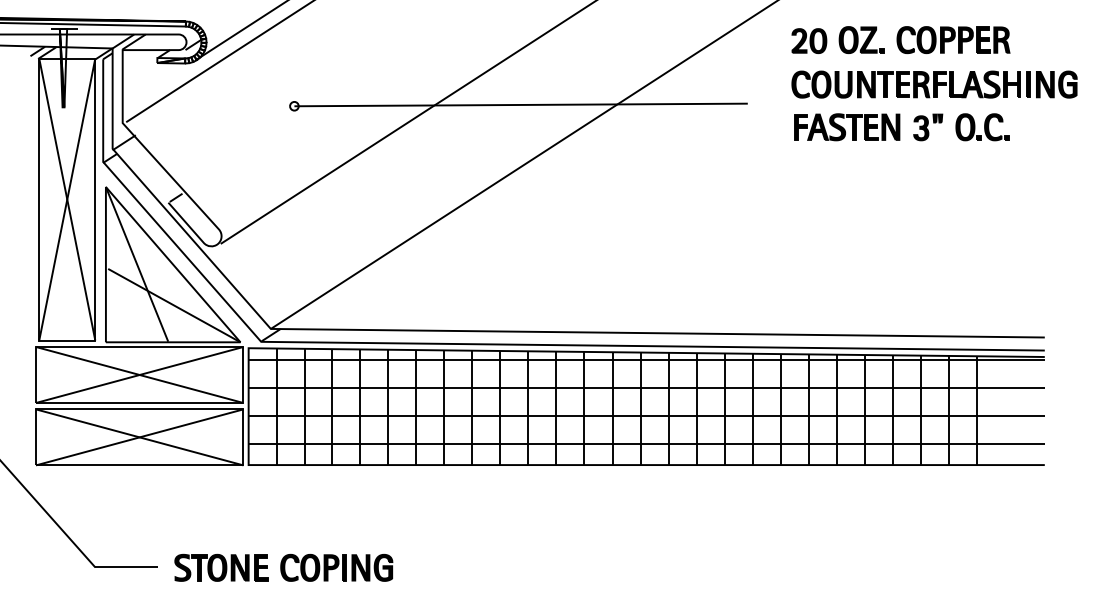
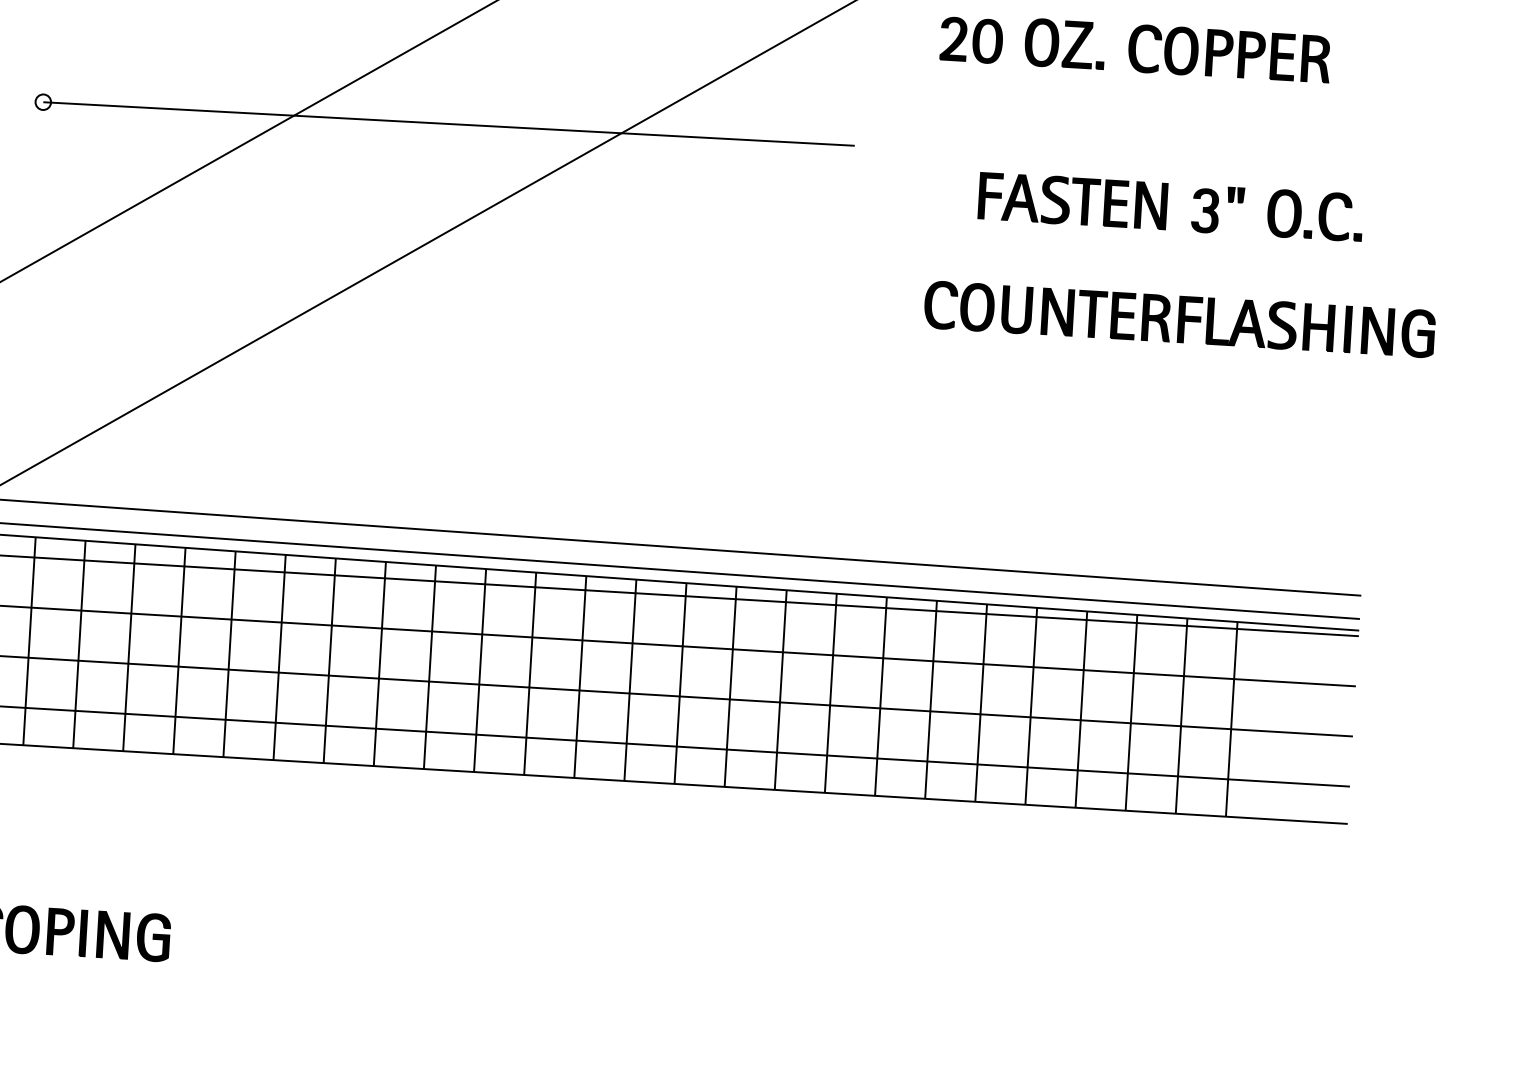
part: (934, 84) -> (1179, 319), moved
part: (901, 127) -> (1170, 207), moved

